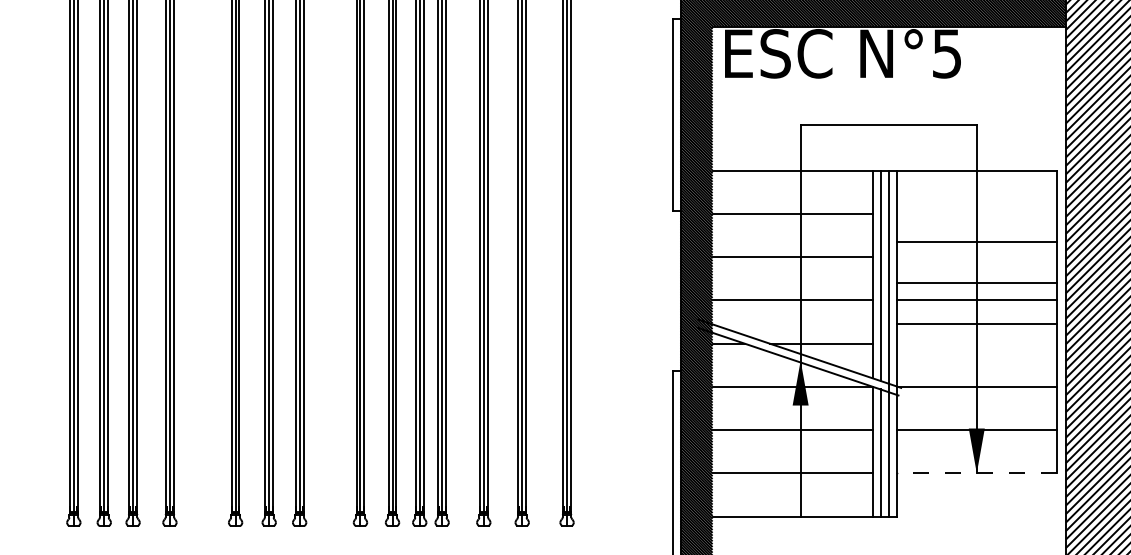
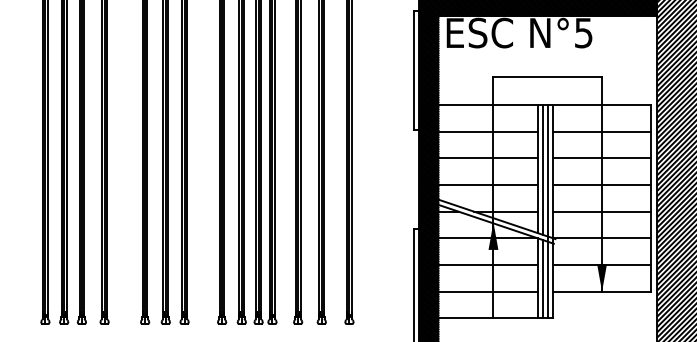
line: (975, 241) -> (601, 131), moved
line: (975, 283) -> (601, 158), moved
line: (975, 323) -> (601, 211), moved
line: (975, 472) -> (601, 291), dashed -> solid

